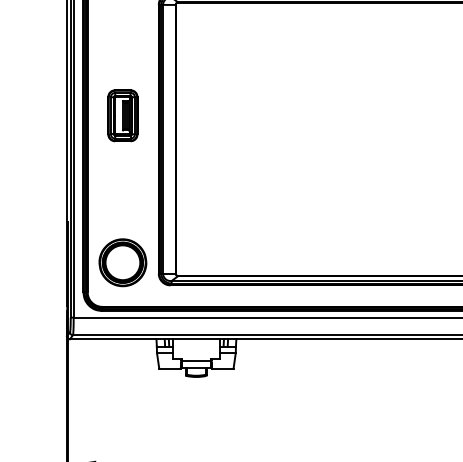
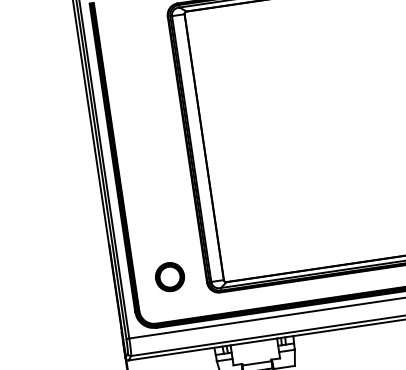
part: (122, 115) -> (148, 131), removed
part: (122, 262) -> (169, 276), size x0.6

